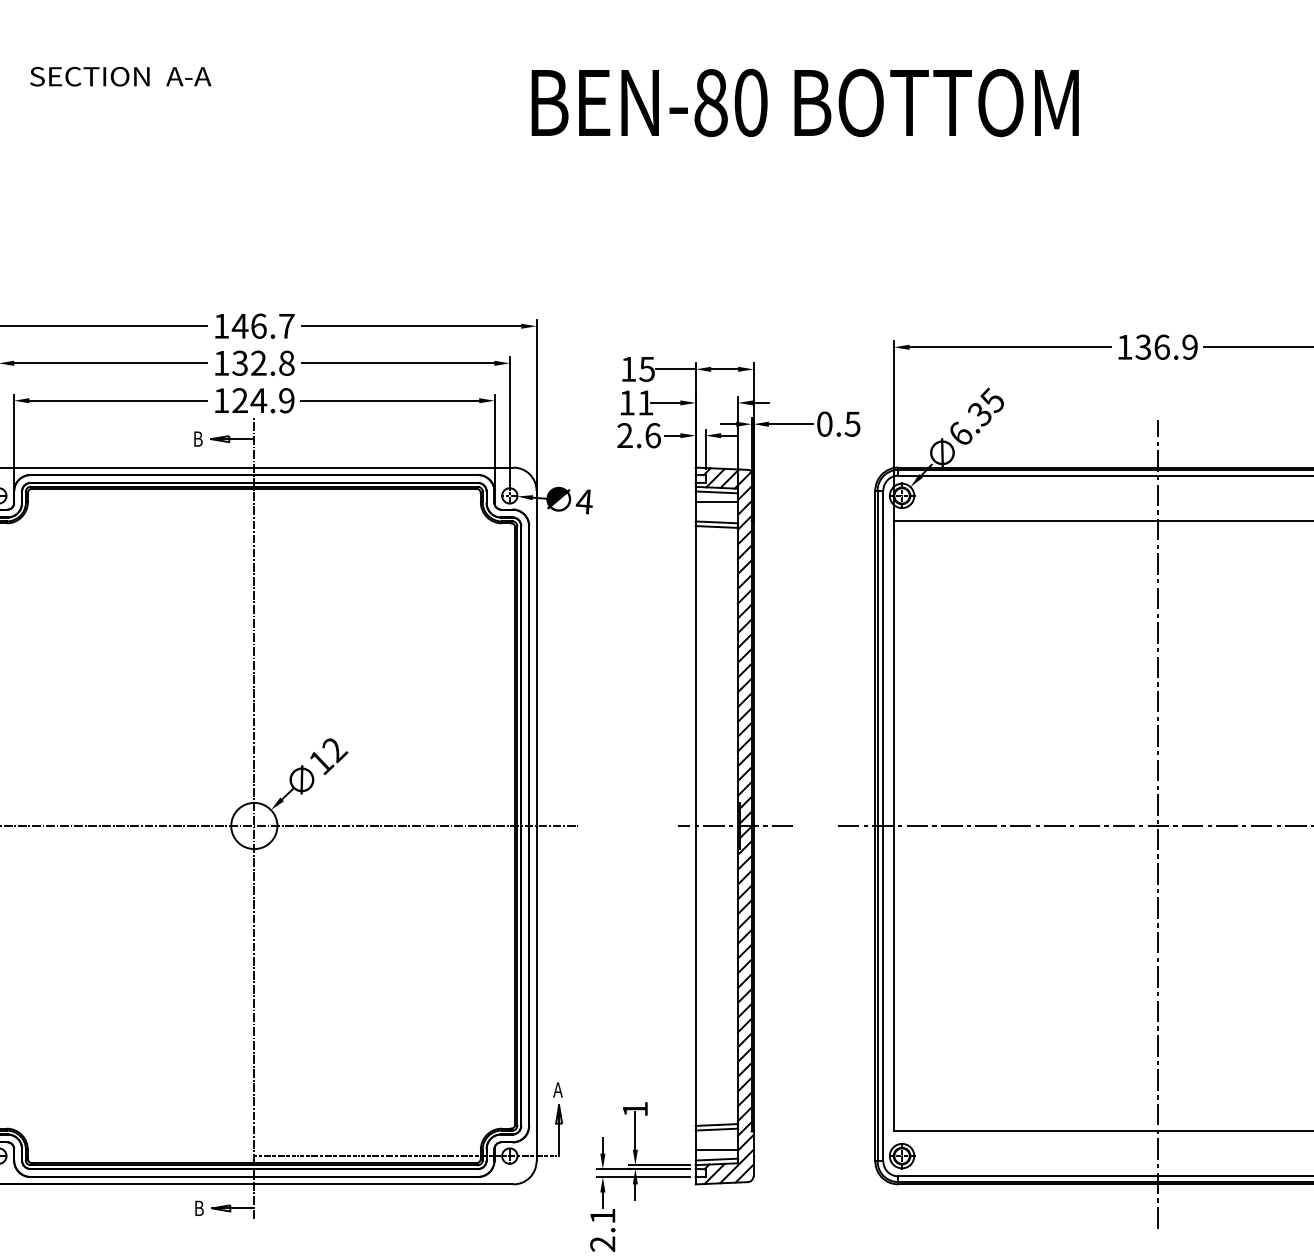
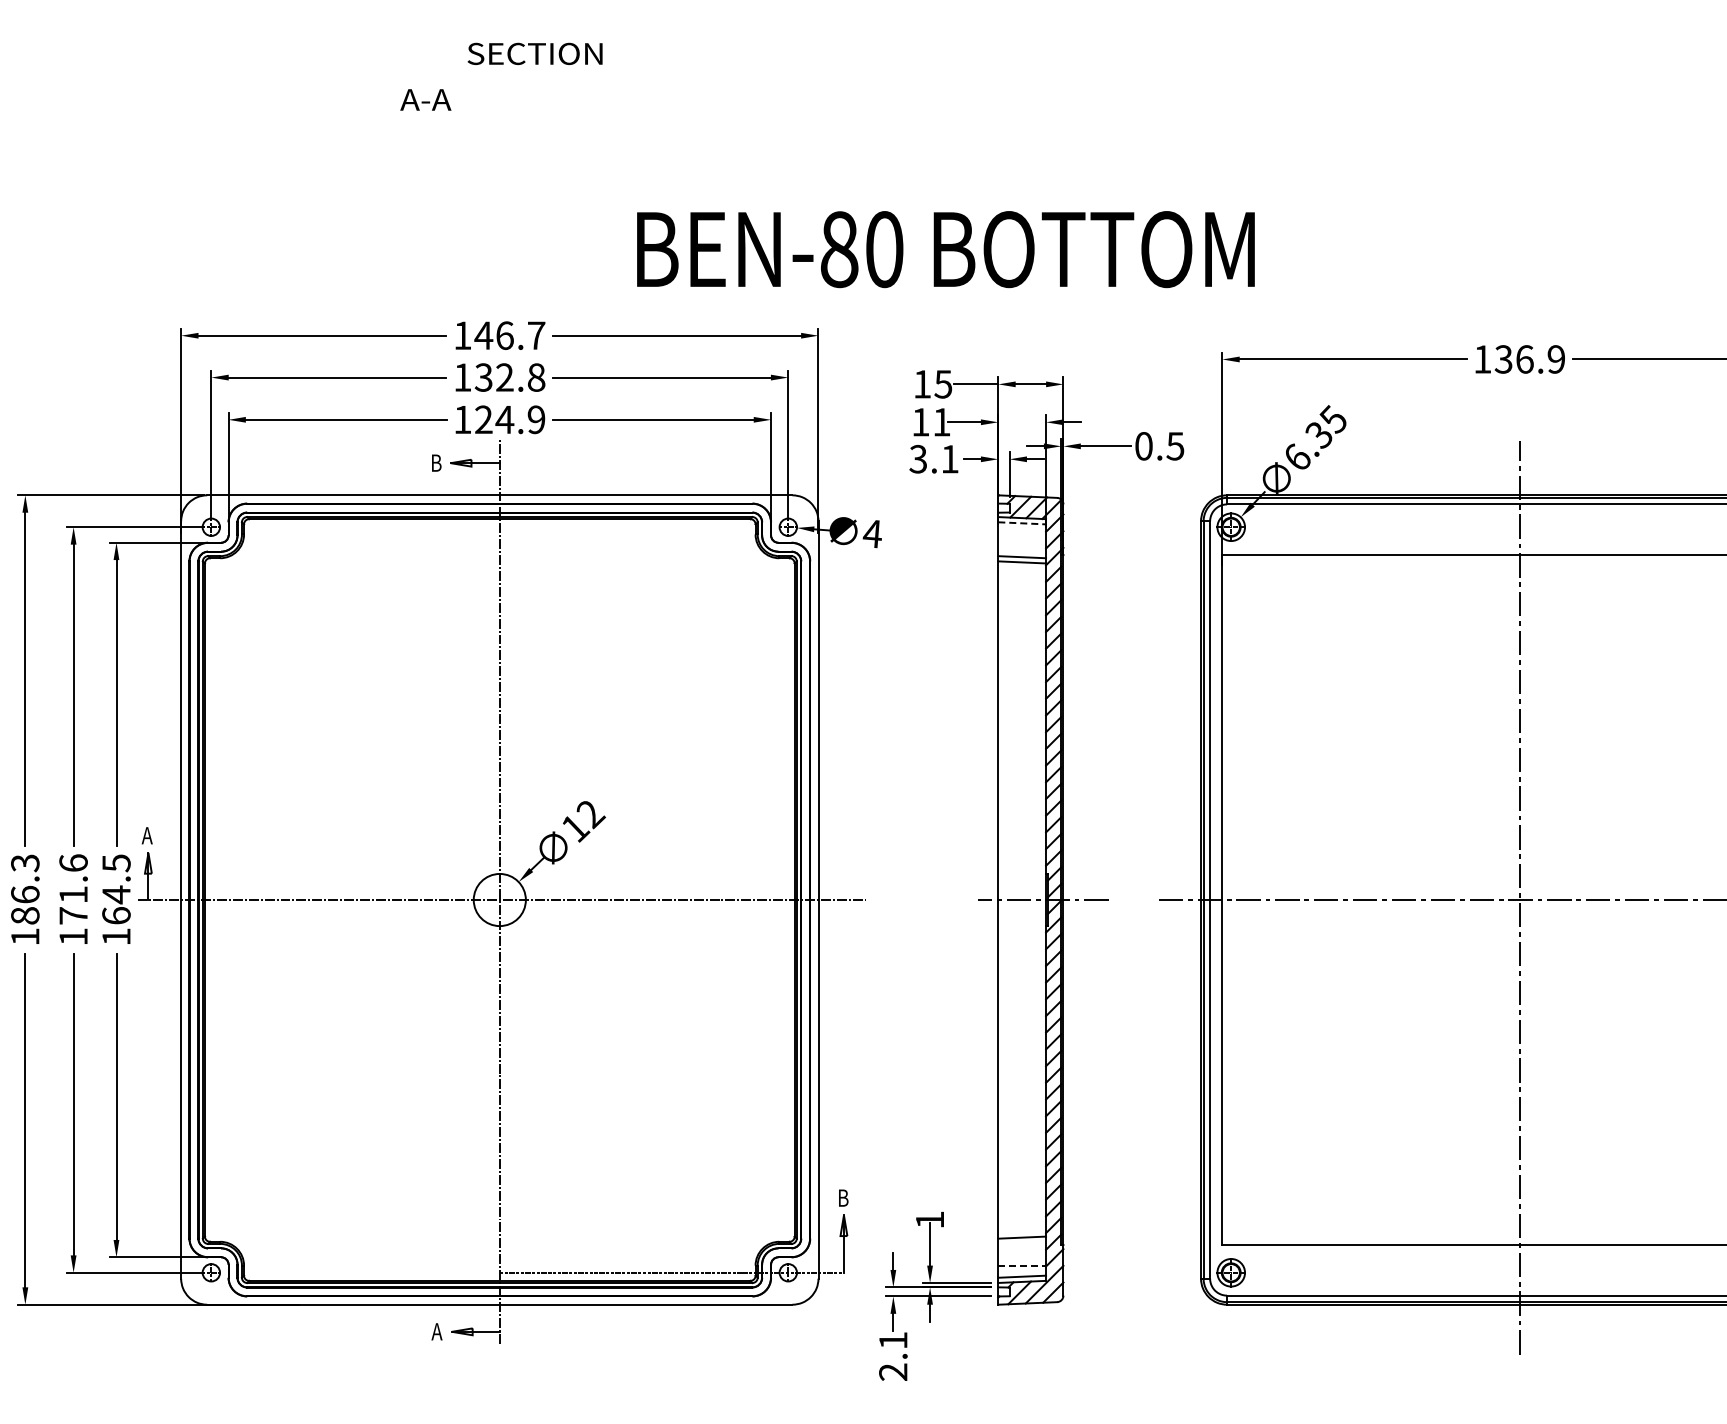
text: (89, 76) -> (534, 53), moved
text: (188, 76) -> (425, 99), moved
text: (804, 102) -> (945, 249), moved
text: (638, 434) -> (933, 458), 2.6 -> 3.1
line: (717, 492) -> (1022, 523), solid -> dashed
line: (717, 502) -> (1022, 534), removed
text: (557, 1089) -> (842, 1197), A -> B
line: (717, 1129) -> (1022, 1242), removed
line: (717, 1149) -> (1022, 1265), solid -> dashed
text: (198, 1208) -> (436, 1331), B -> A

